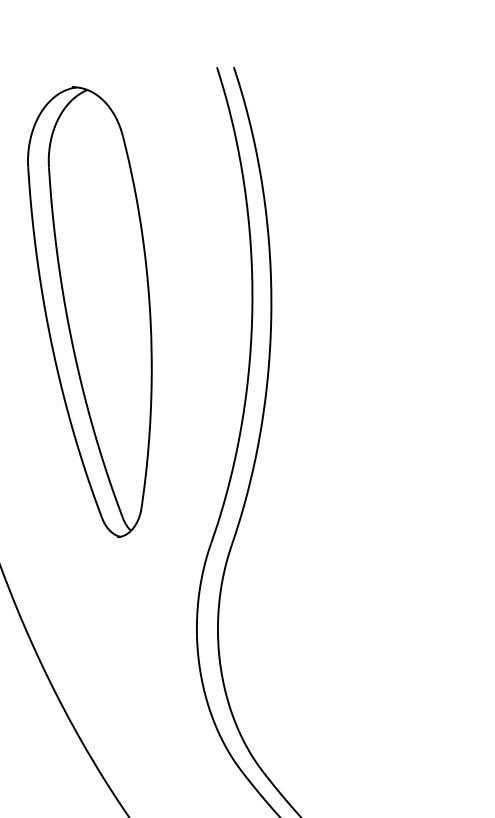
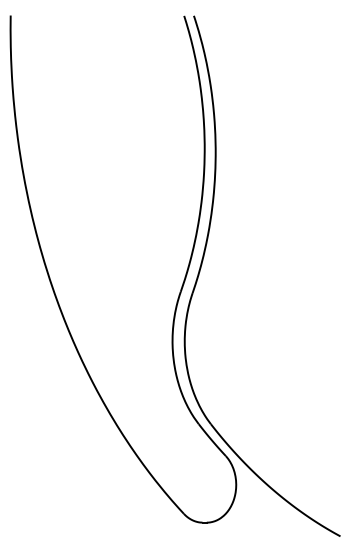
part: (89, 311) -> (110, 157), removed

